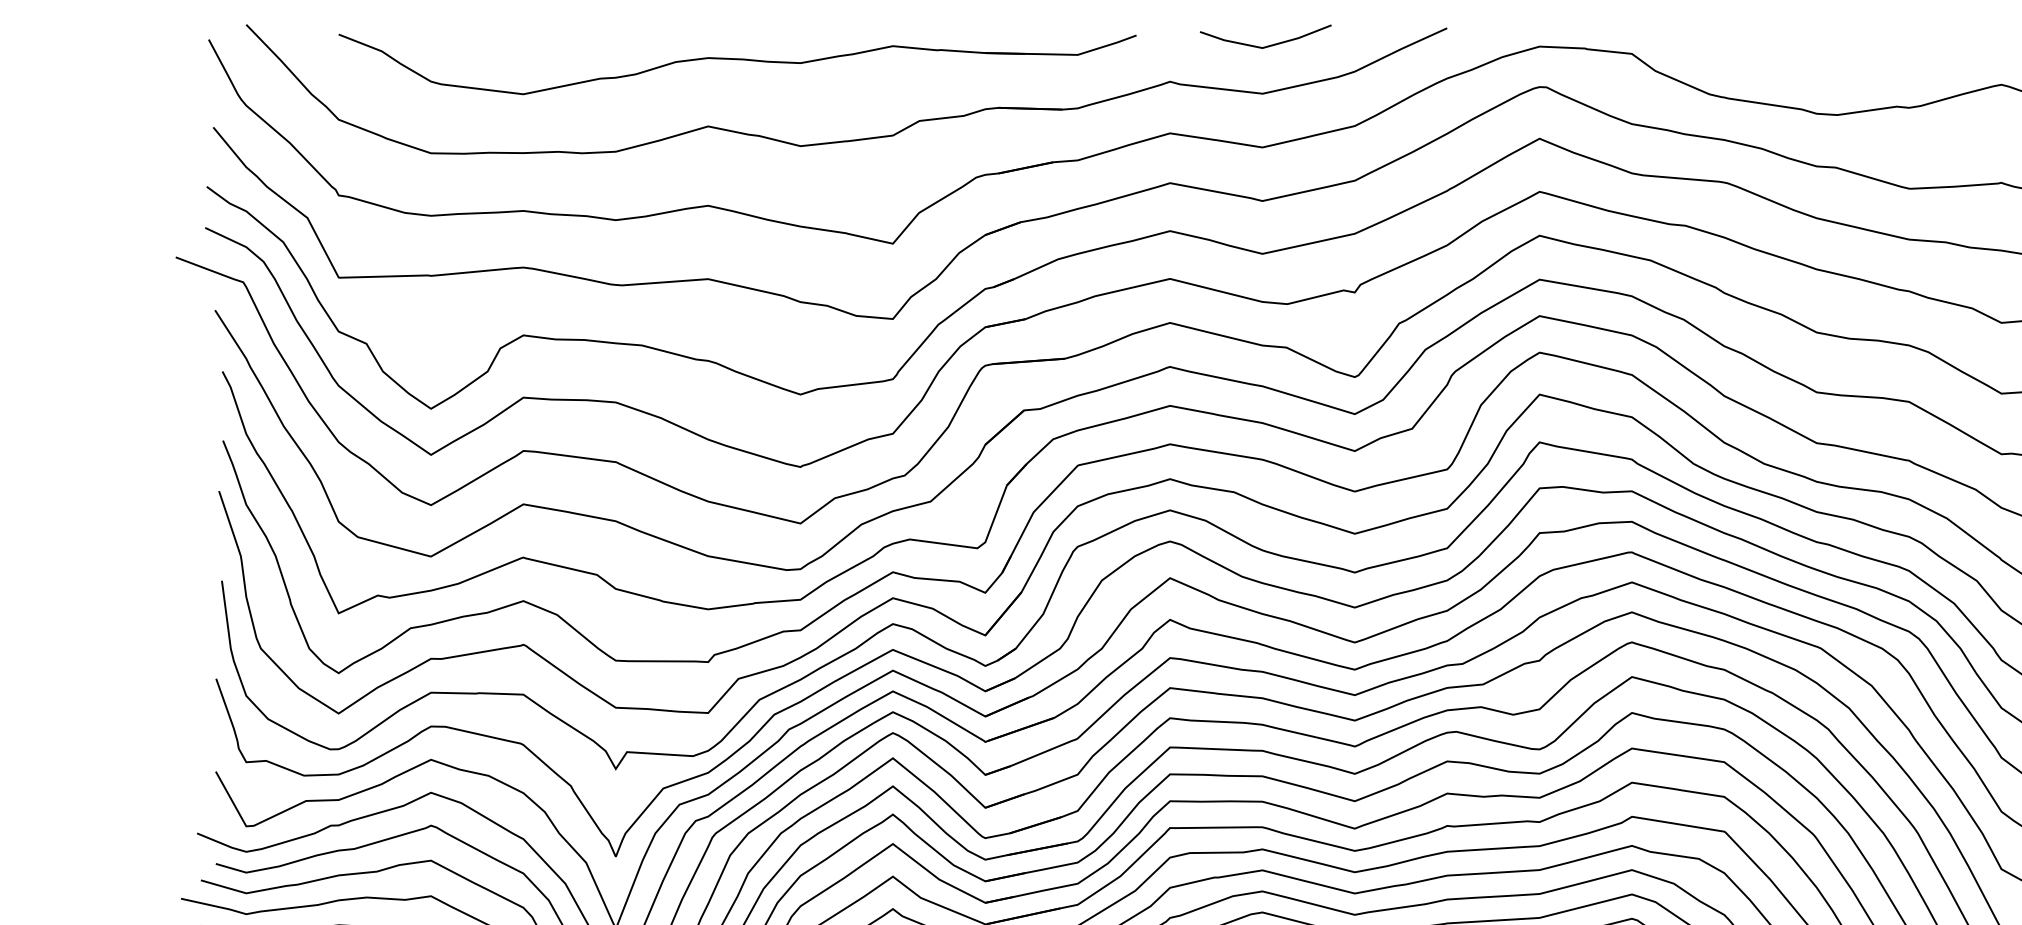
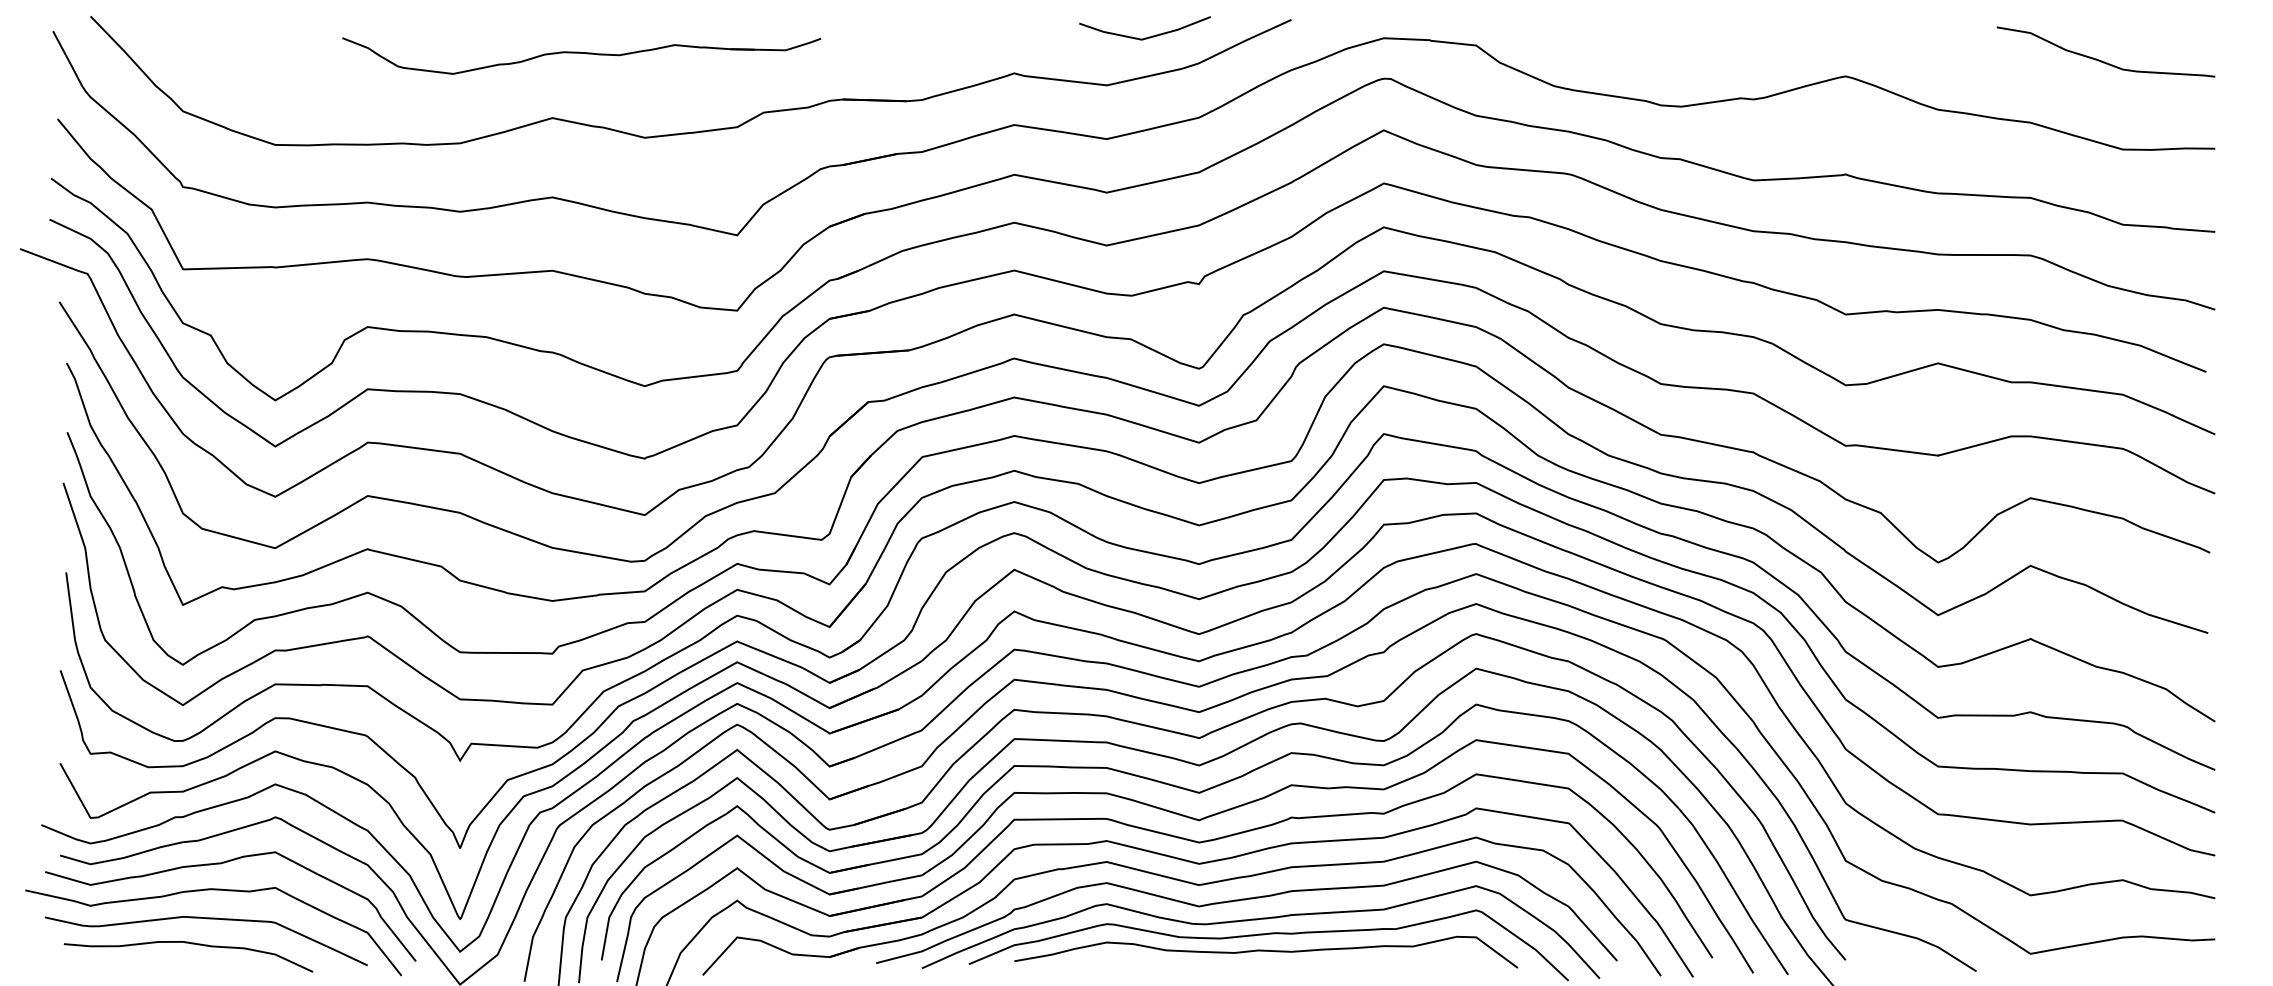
line: (1269, 44) -> (1148, 36), moved
part: (737, 63) -> (581, 55), size x0.6

